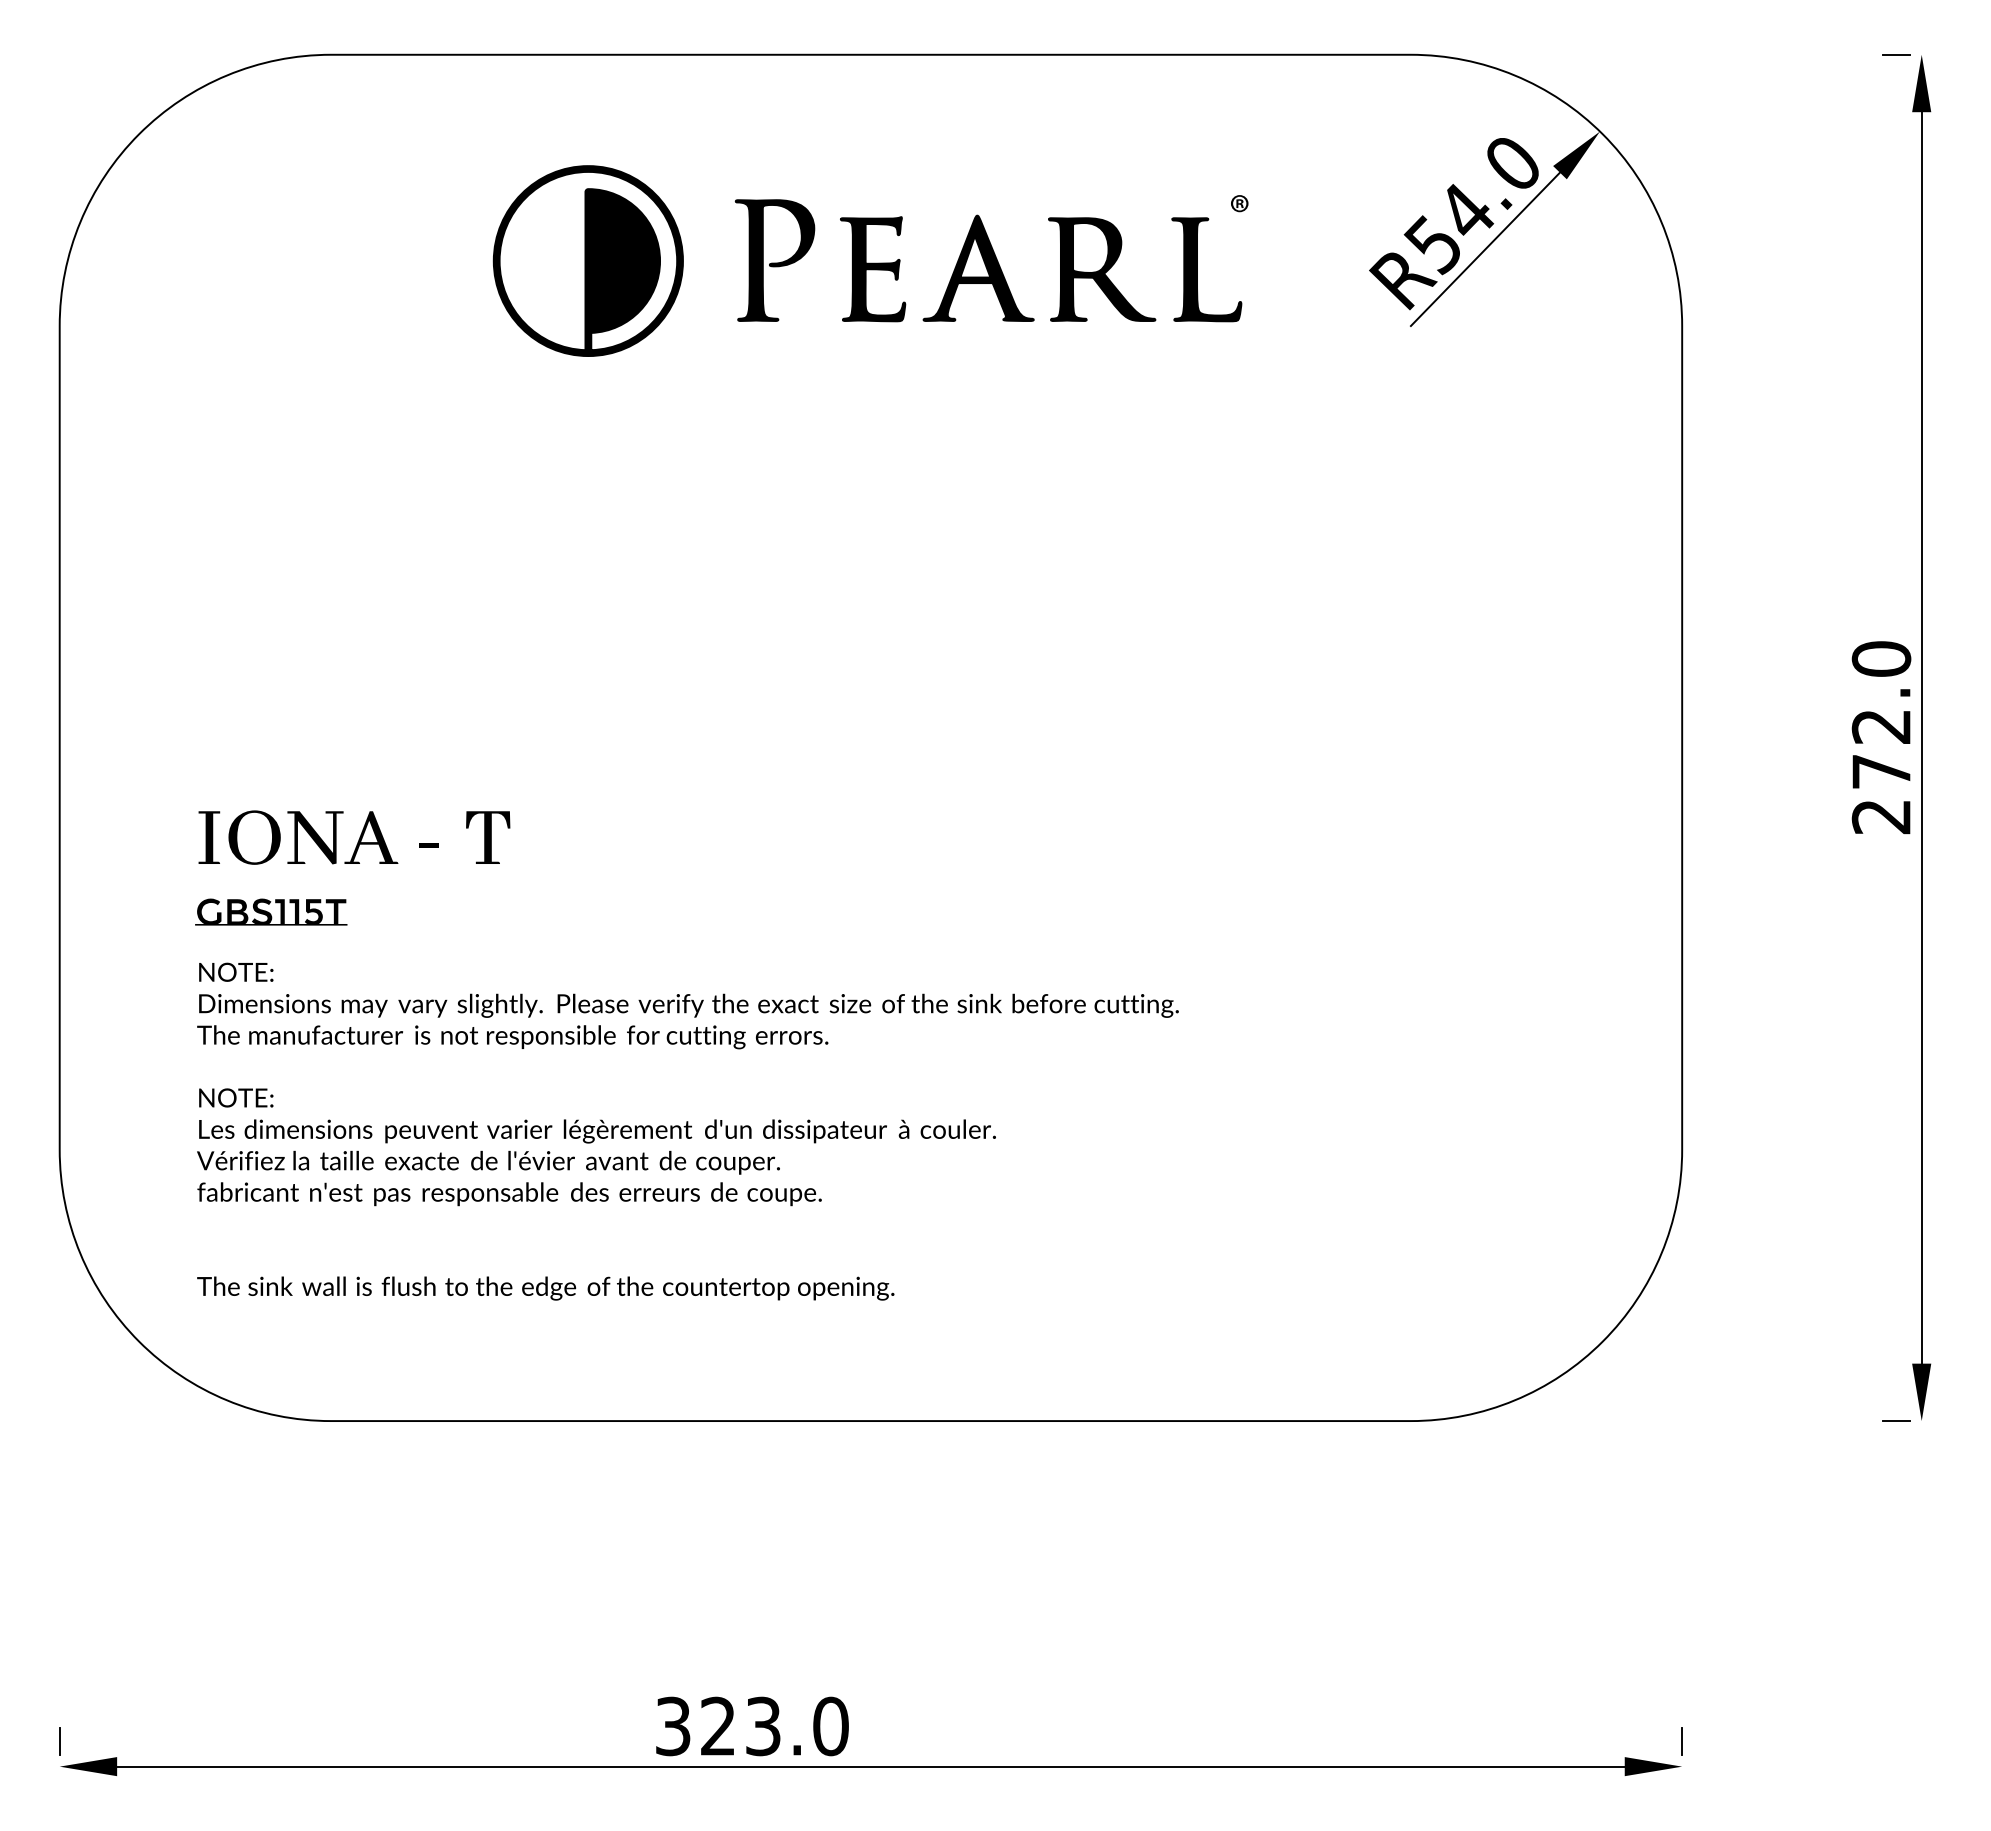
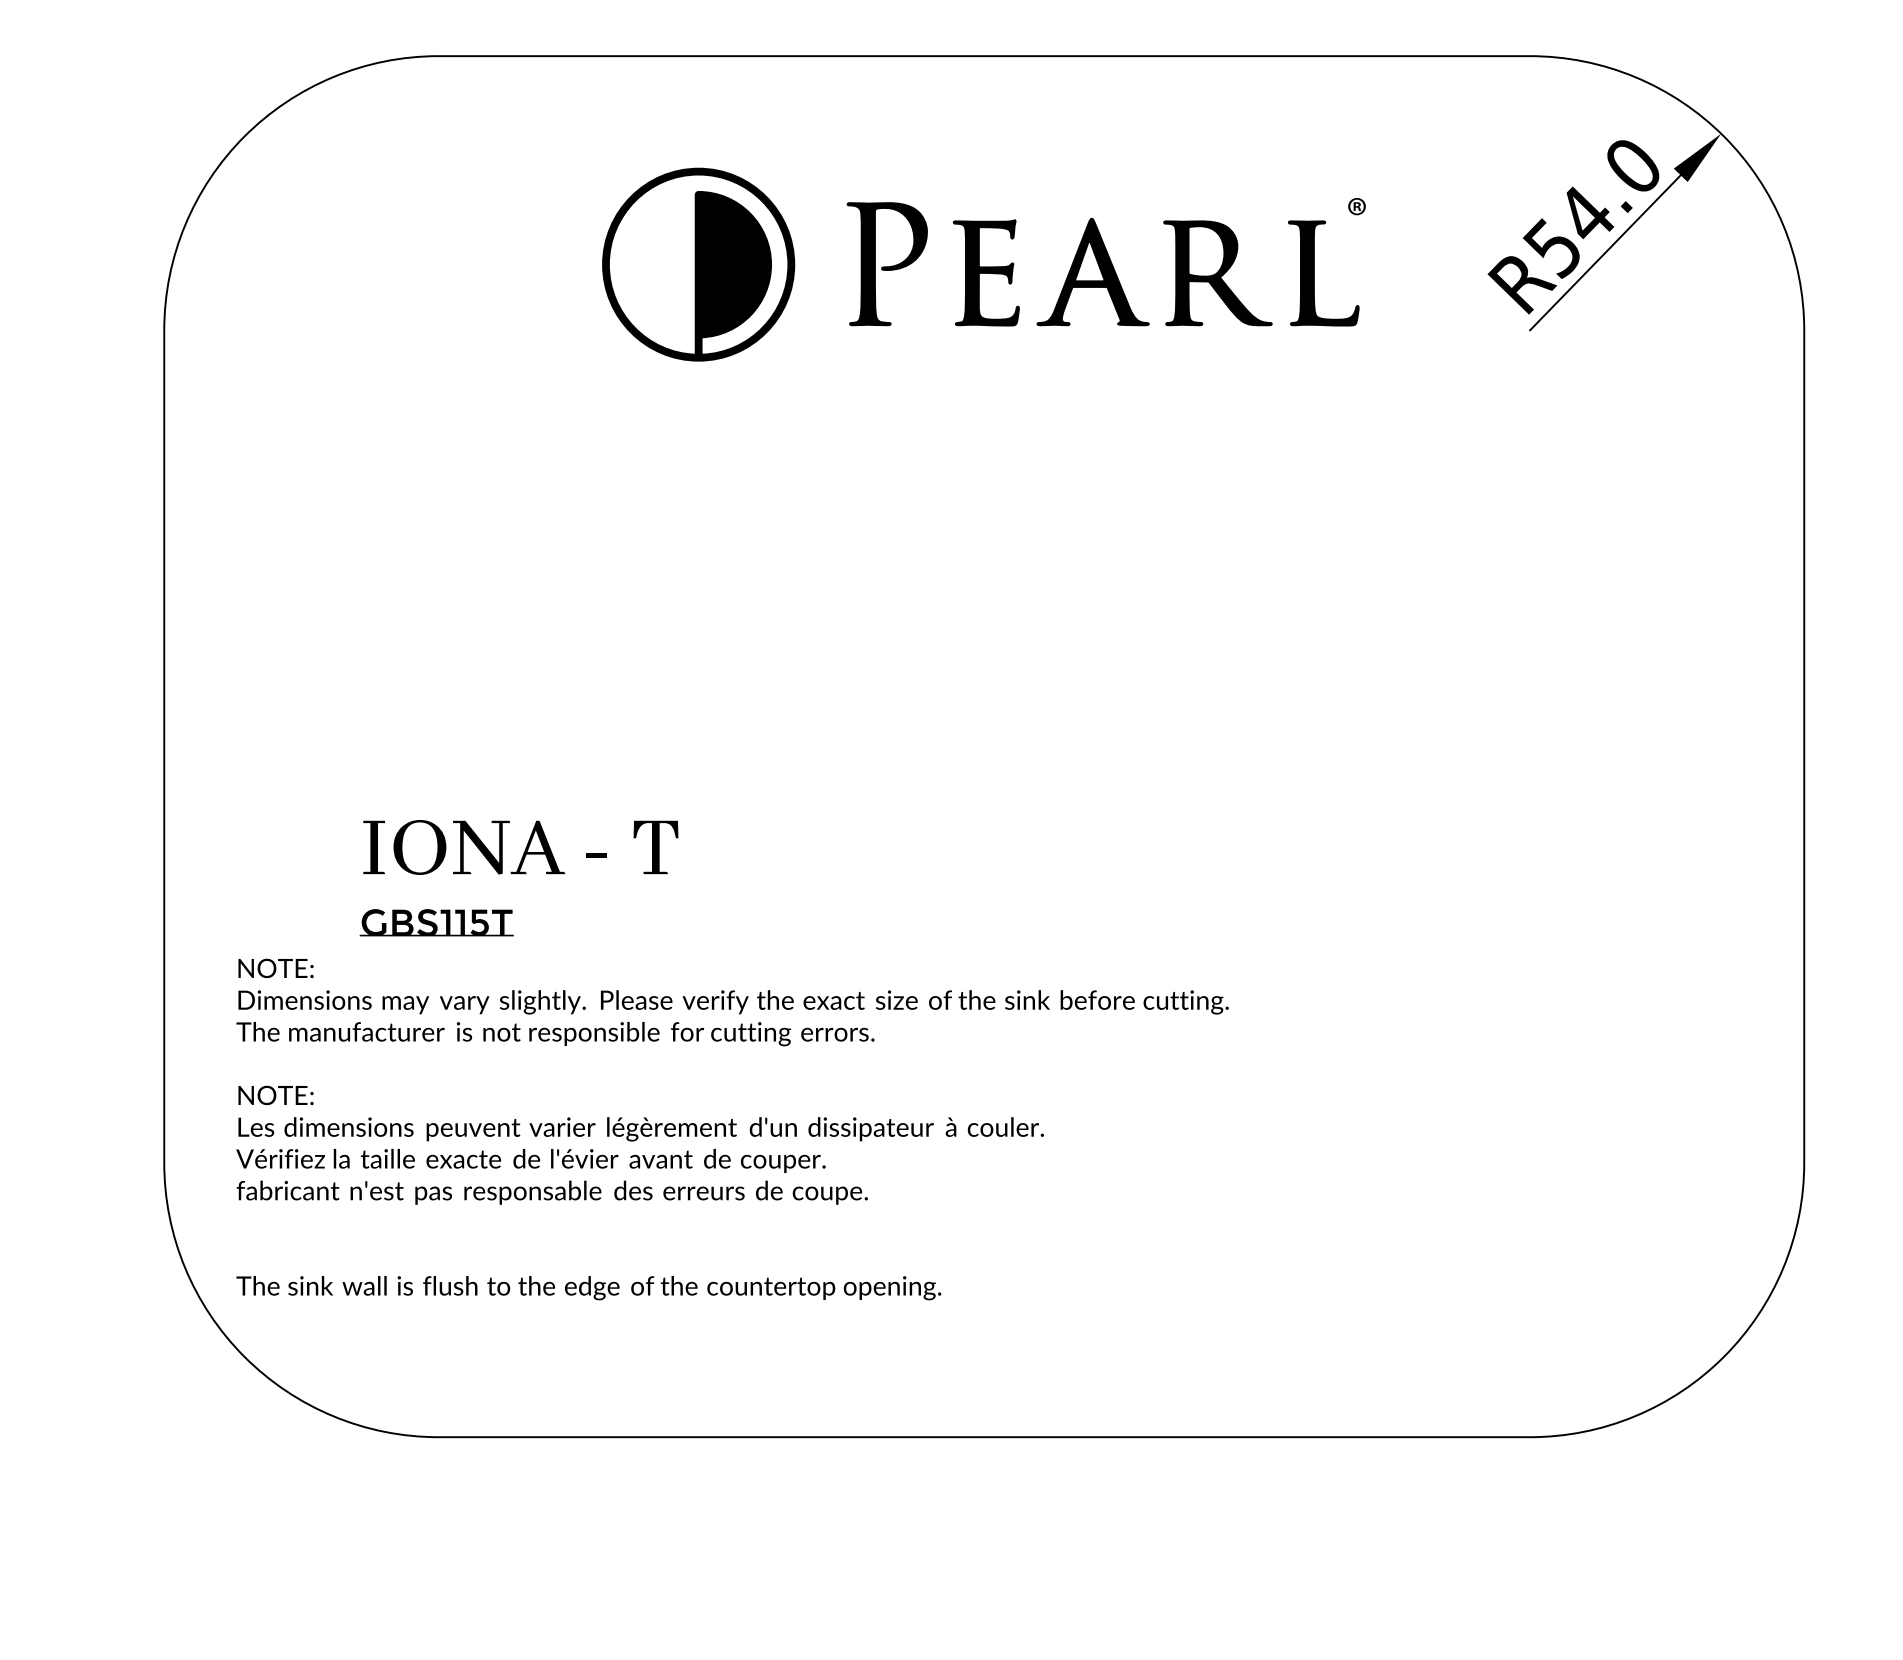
text: (352, 867) -> (518, 877), moved
text: (687, 1131) -> (732, 1129), moved

